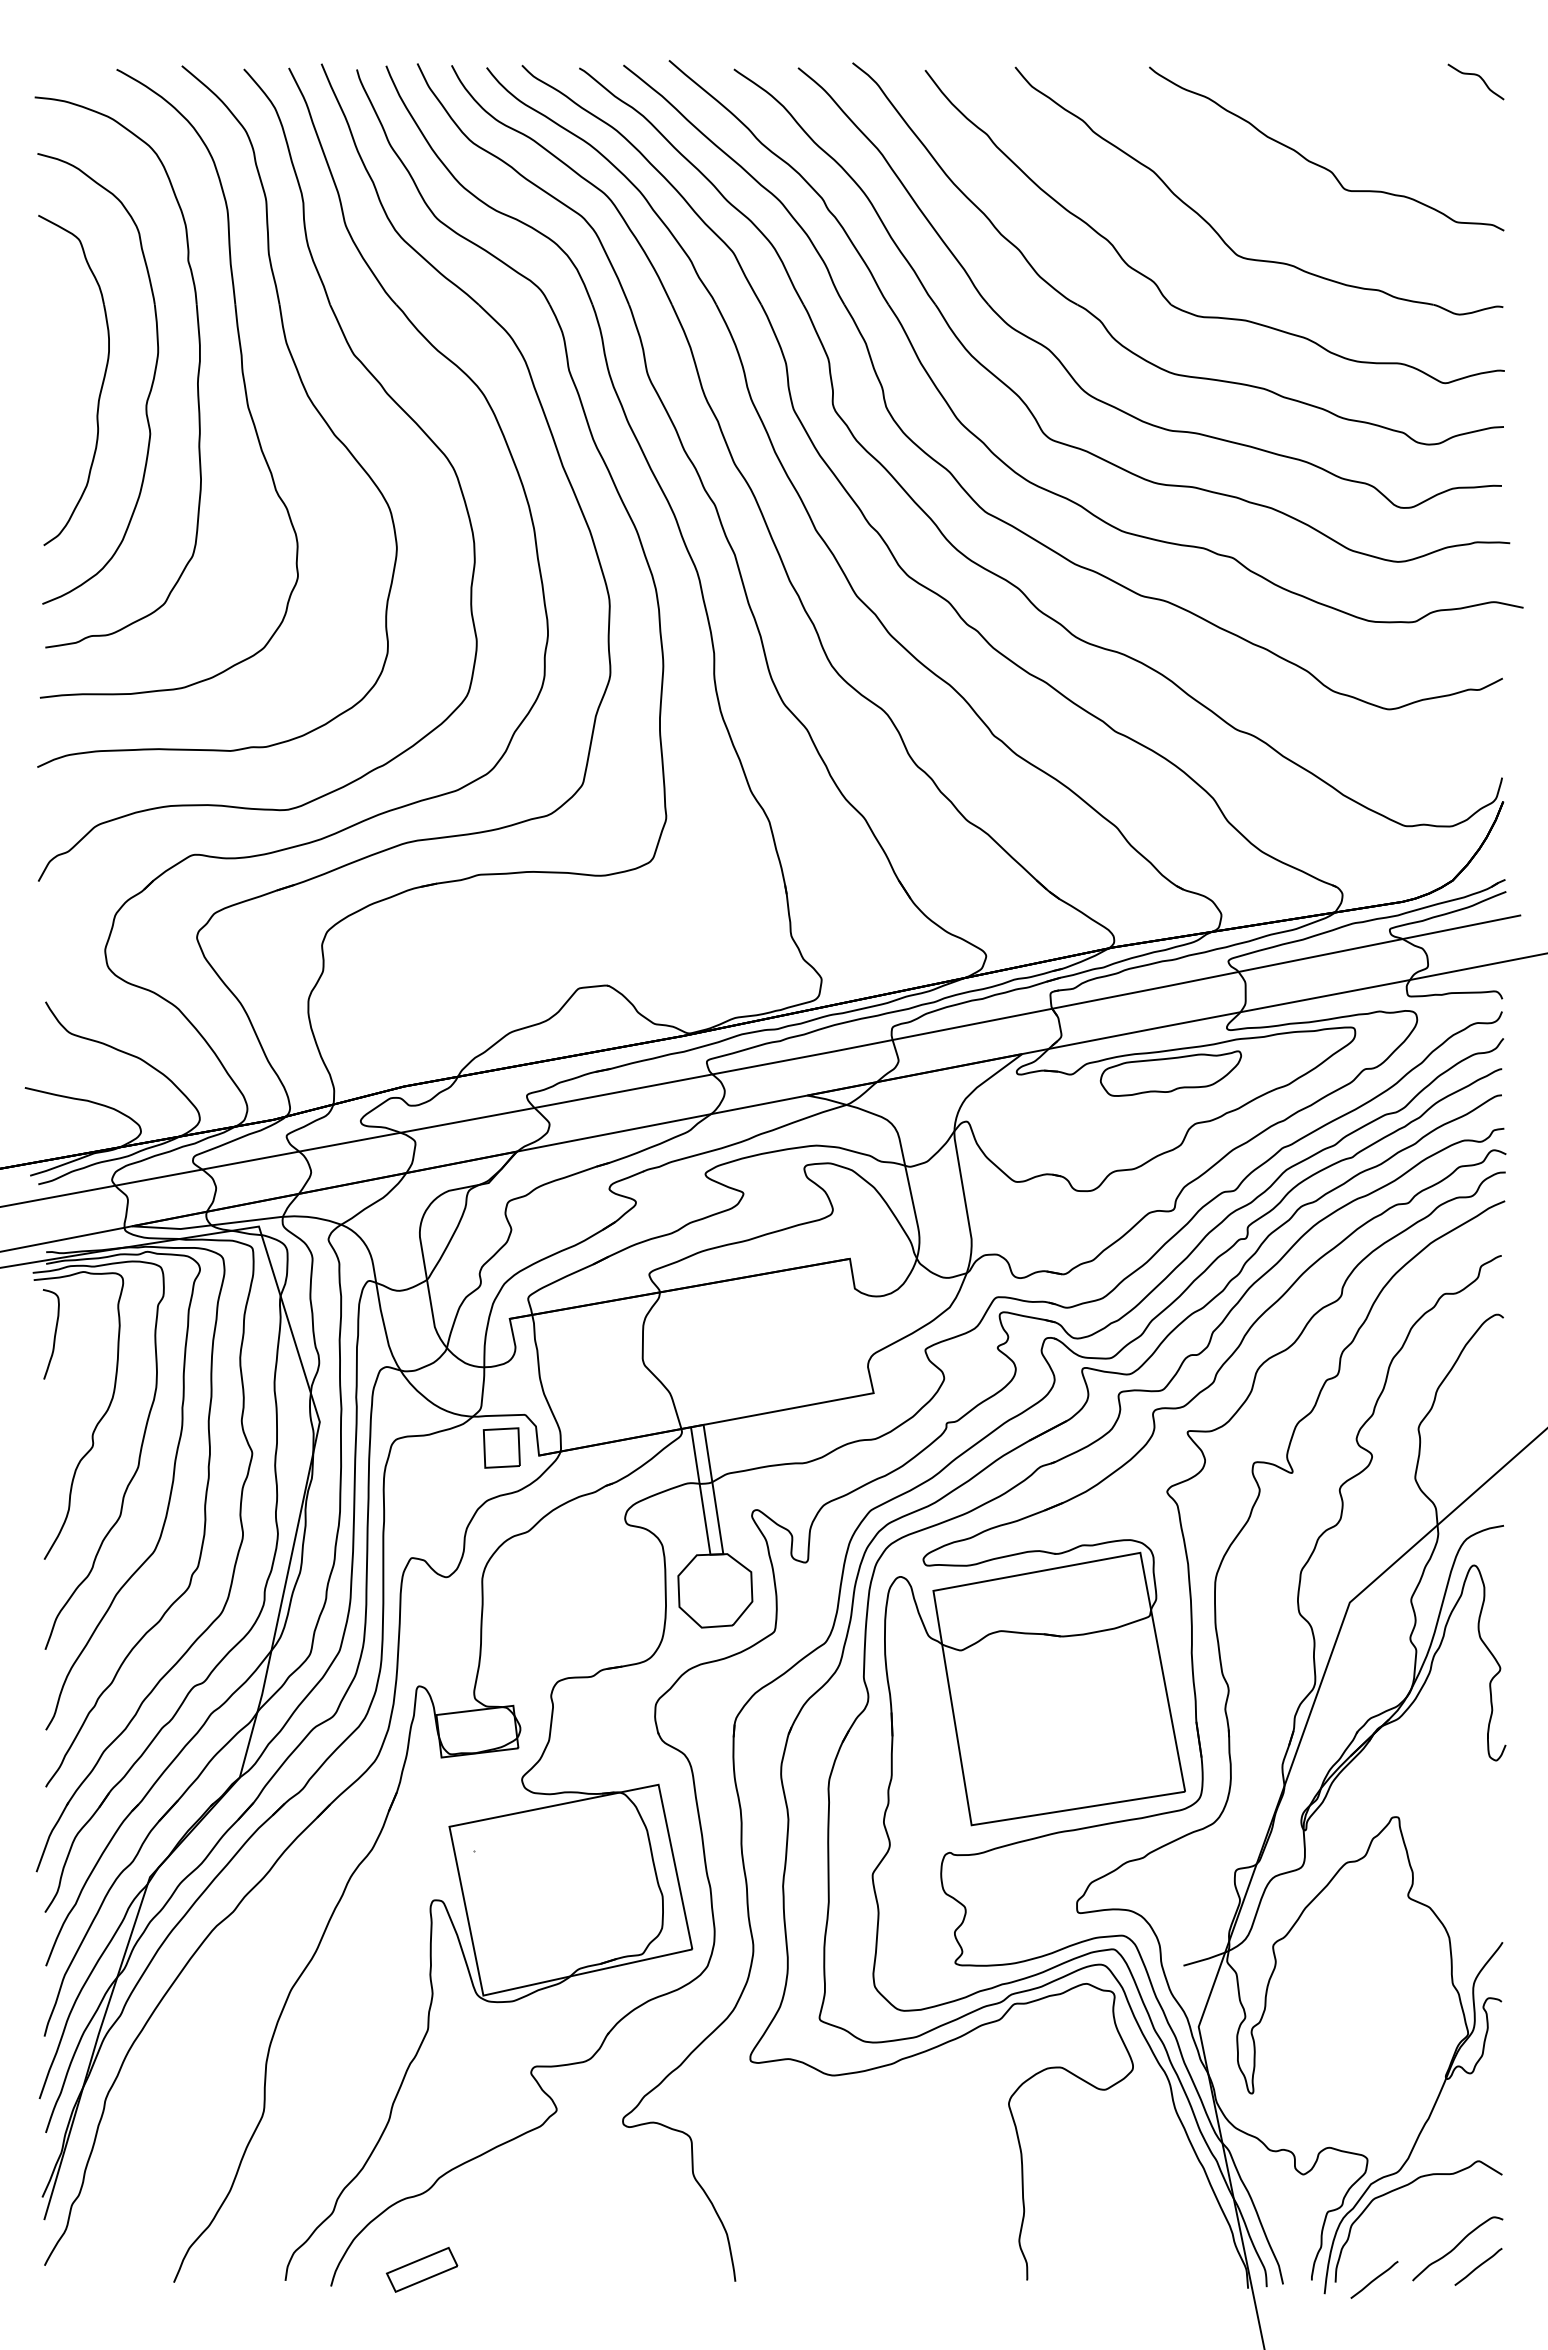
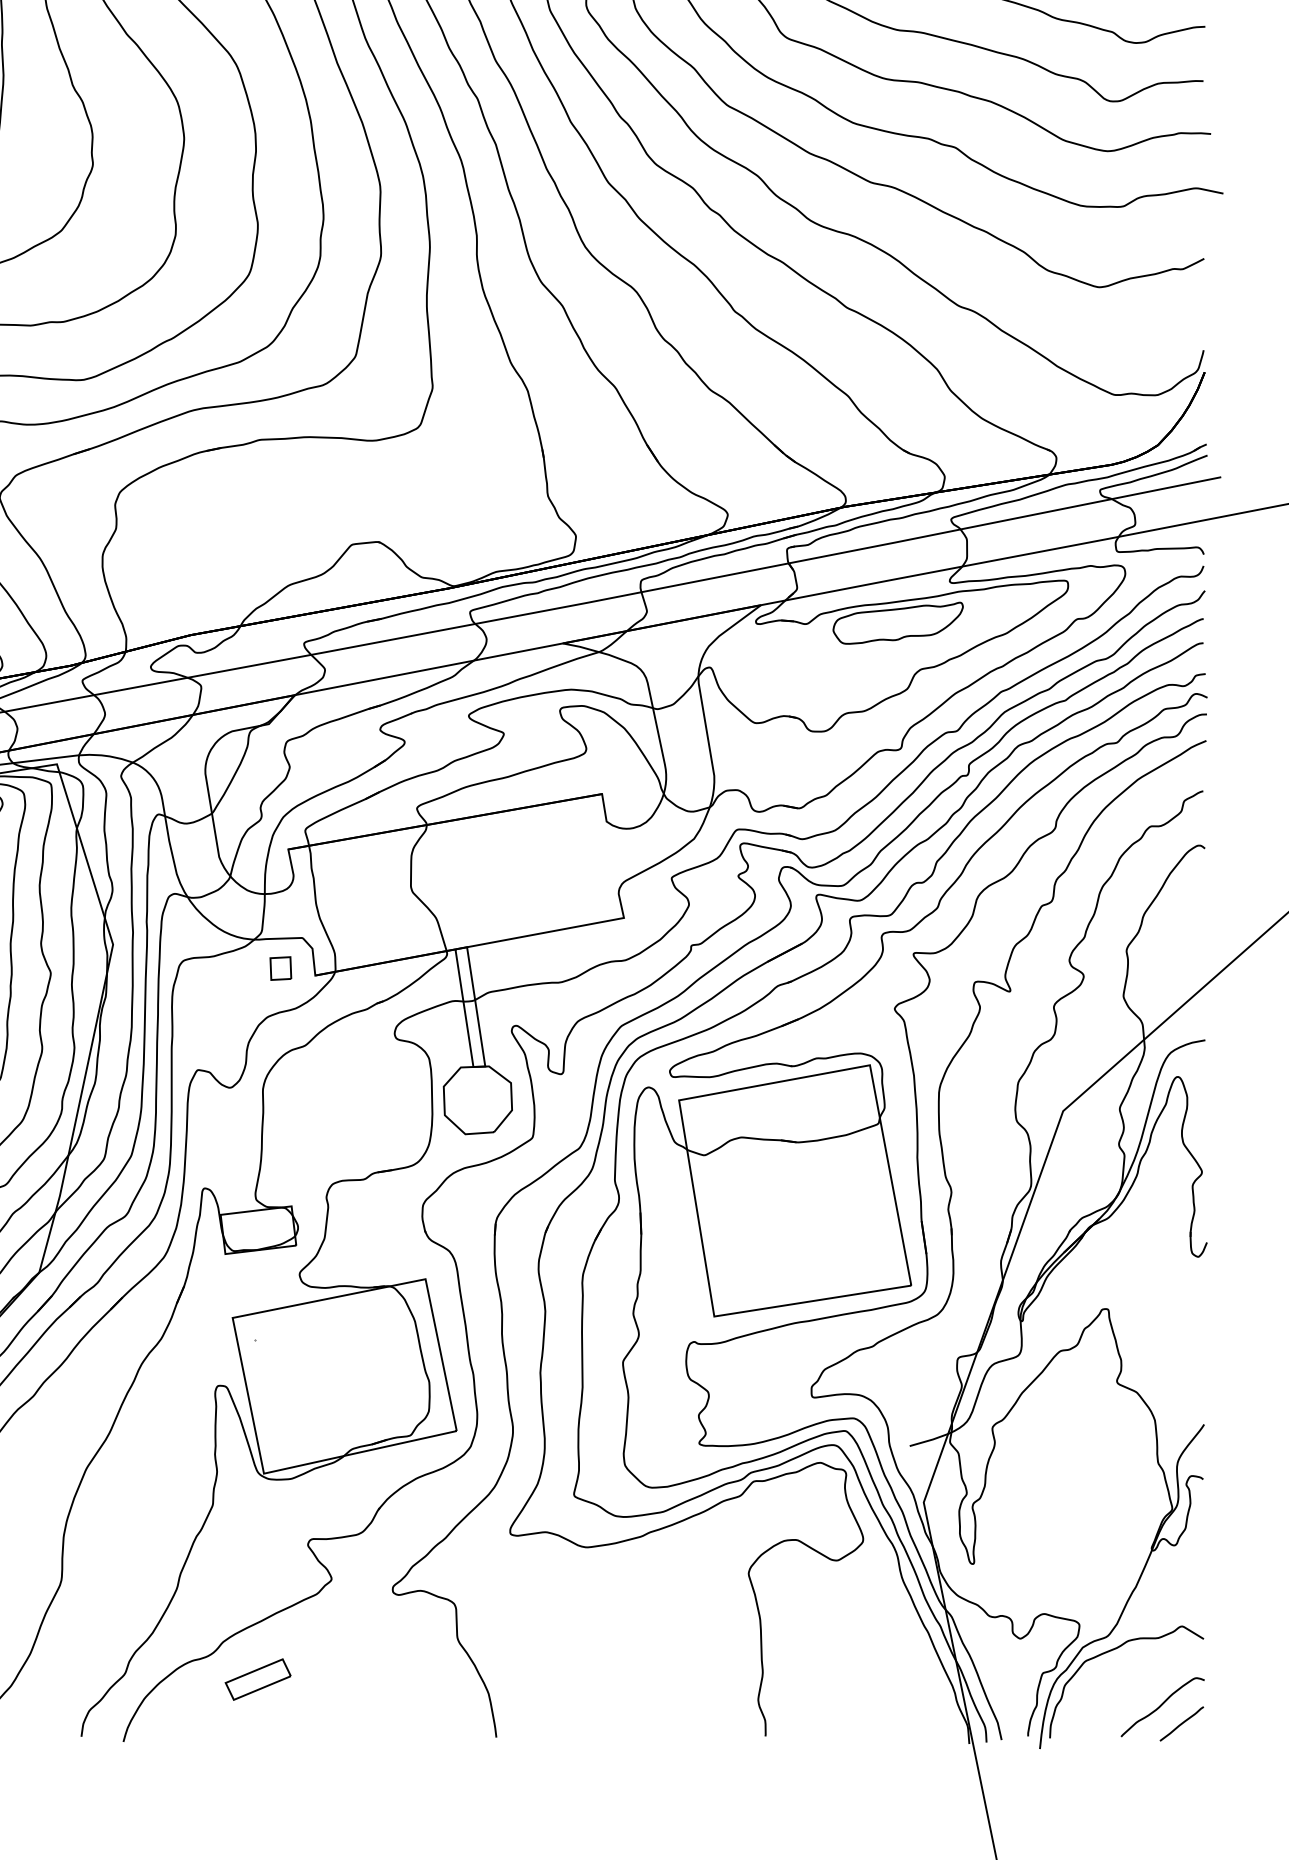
part: (501, 1447) -> (280, 968), size x0.62
part: (421, 2269) -> (257, 1679), moved
line: (1374, 2279) -> (1085, 1735), removed

